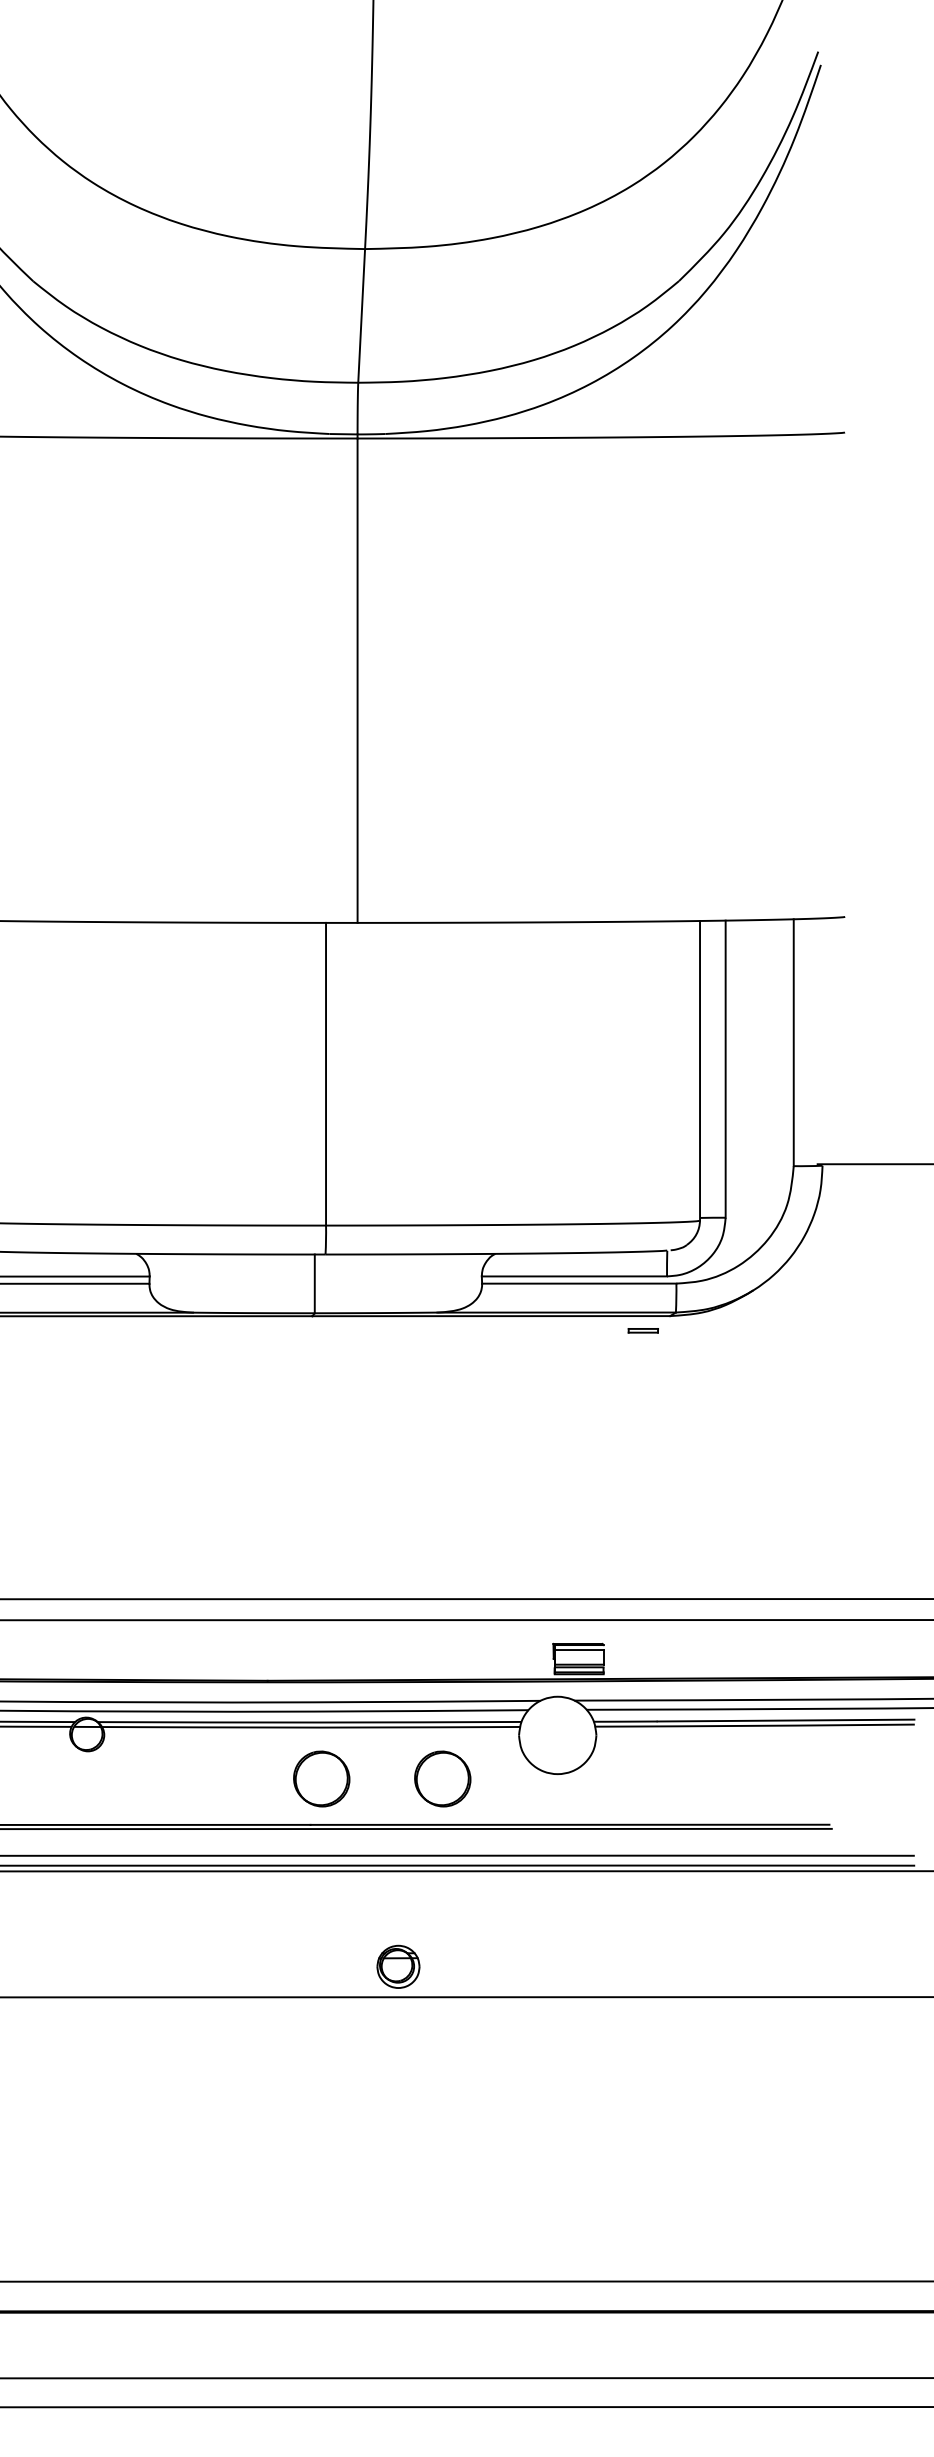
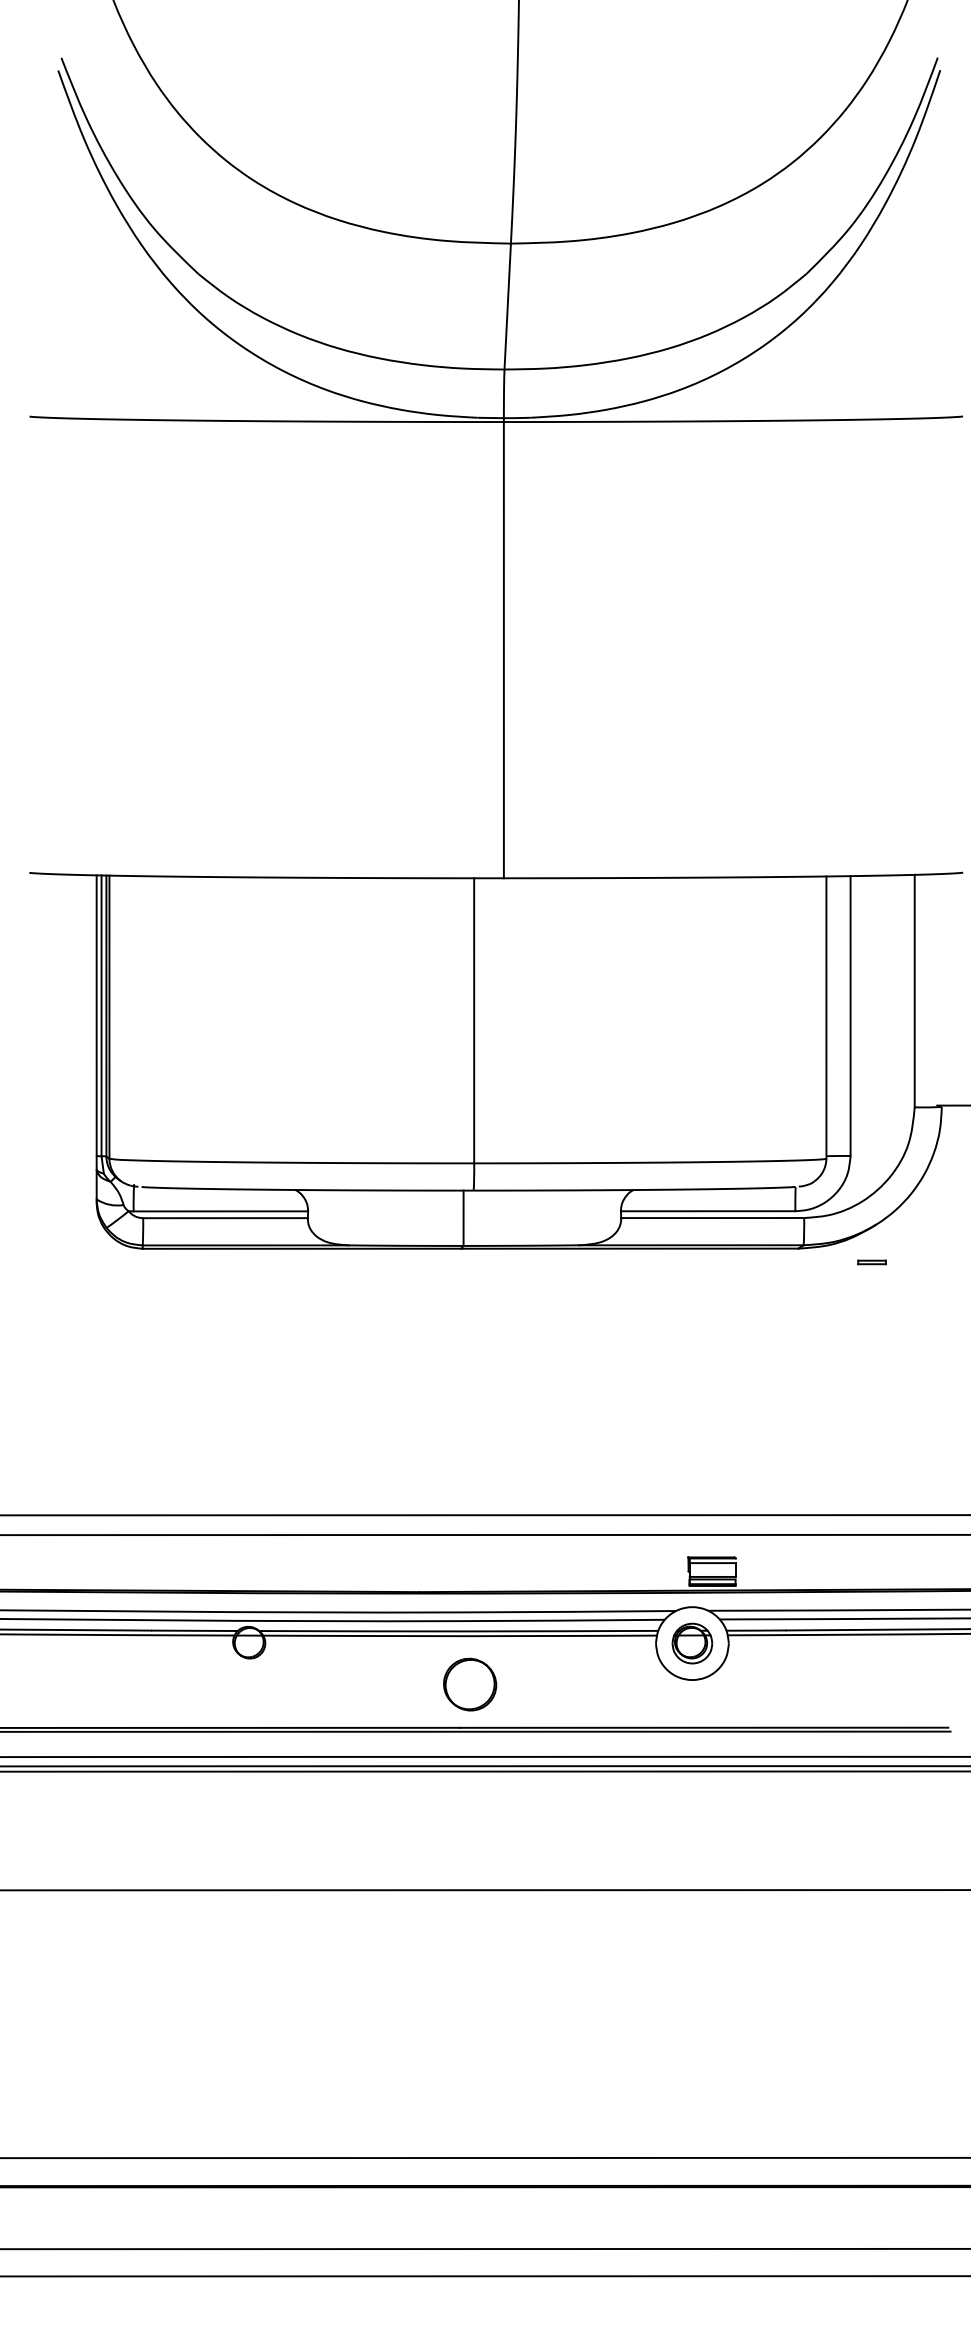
part: (642, 1330) -> (871, 1262), moved
part: (443, 1778) -> (584, 1684), removed
part: (398, 1966) -> (692, 1643), moved

